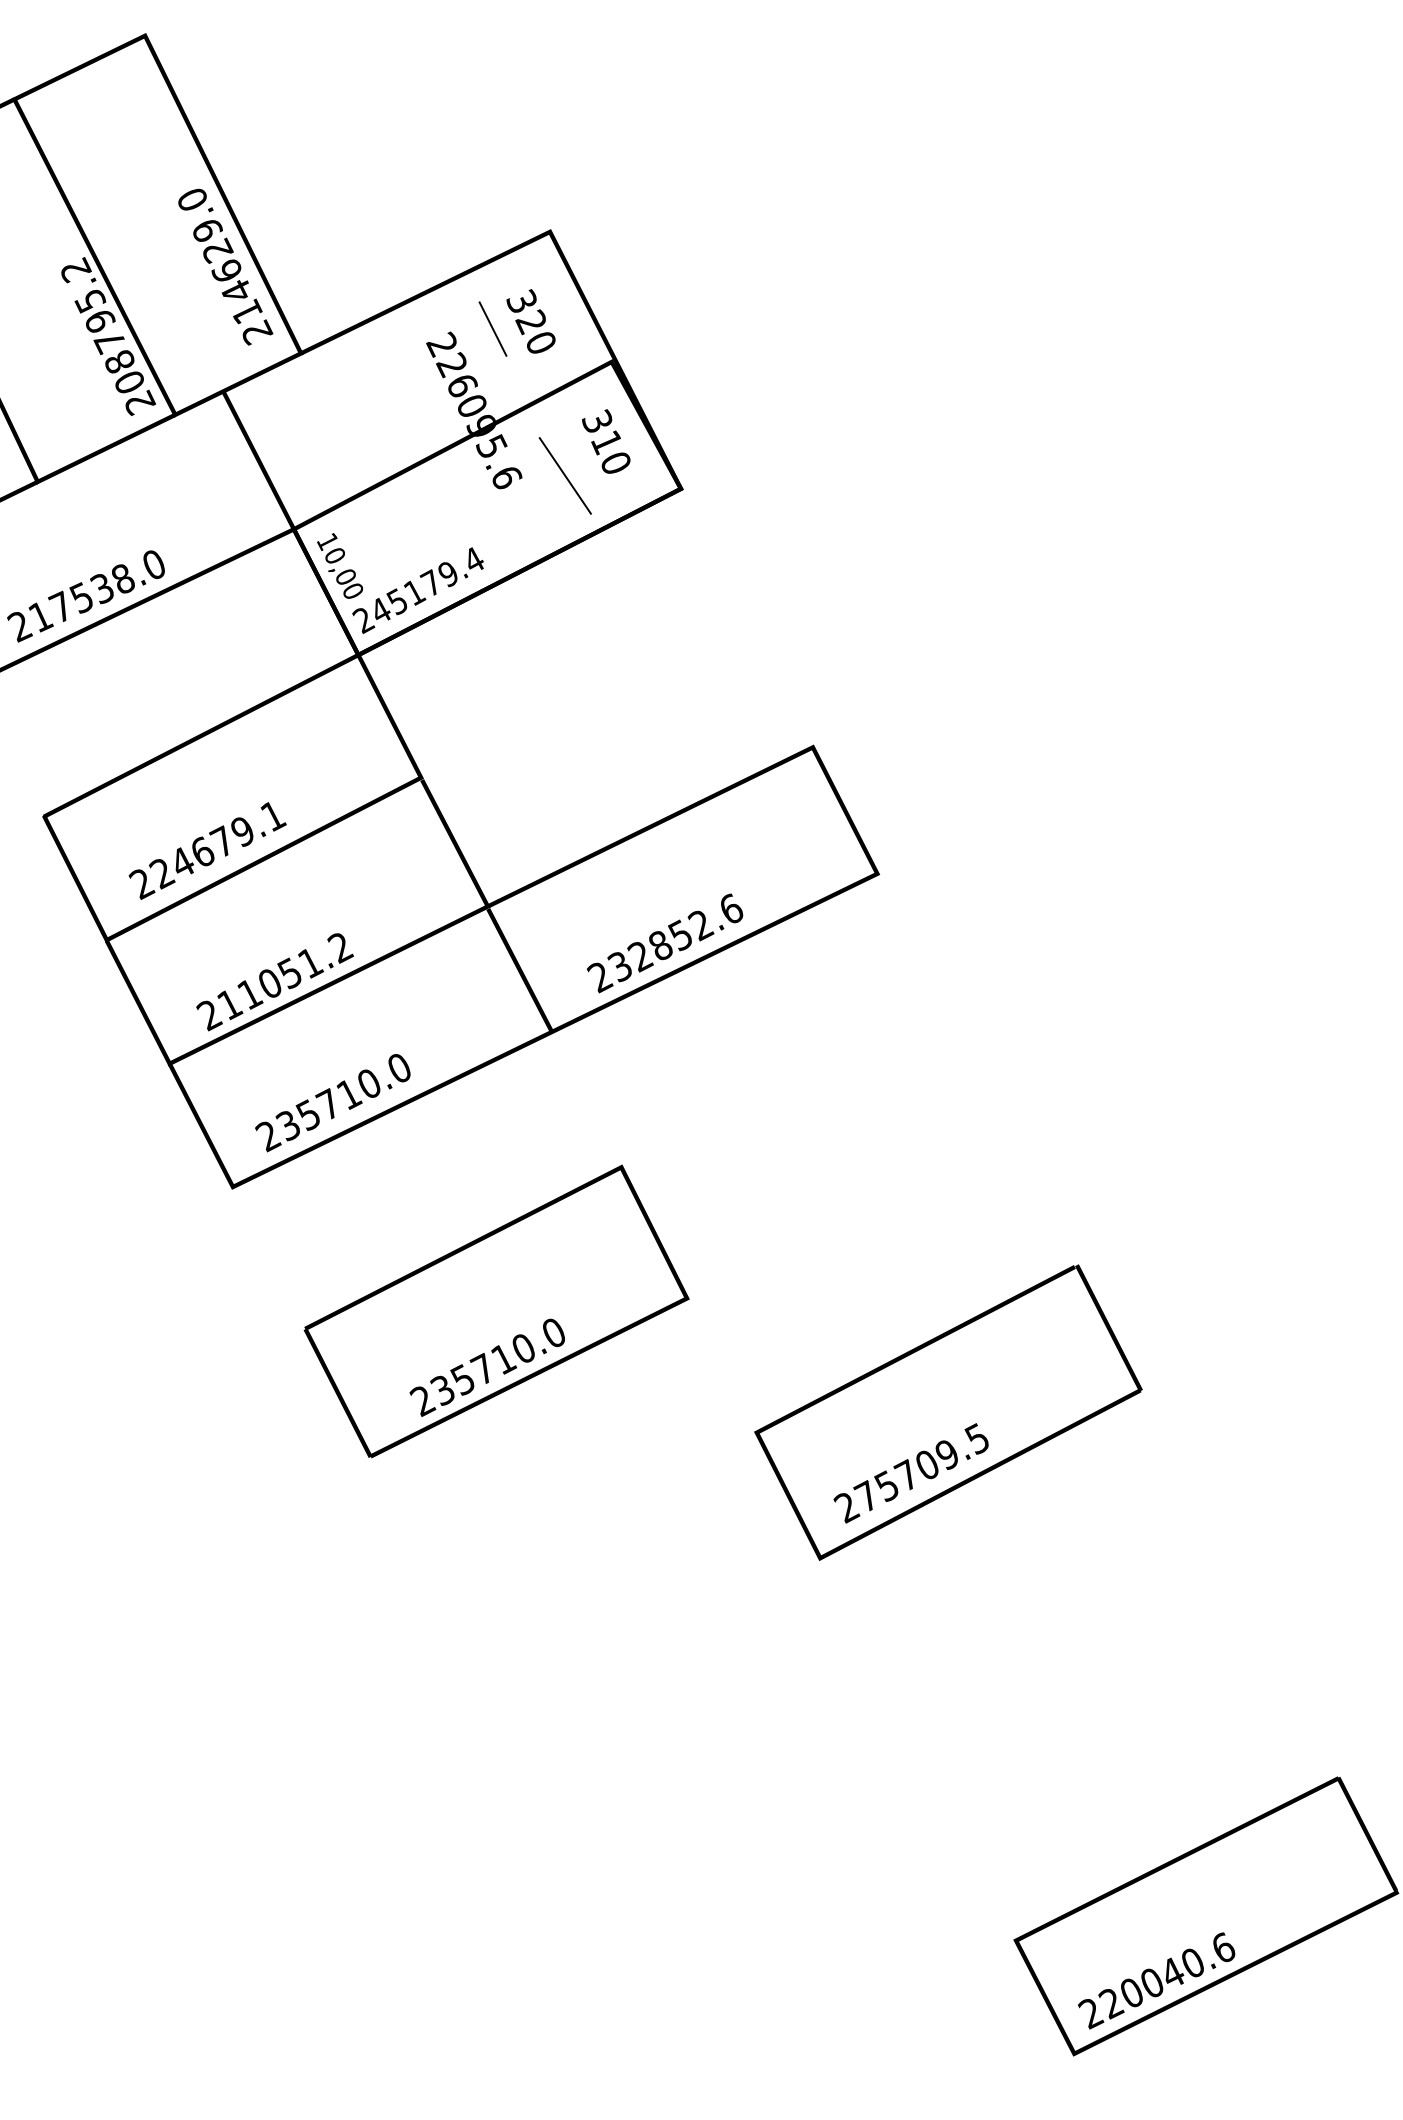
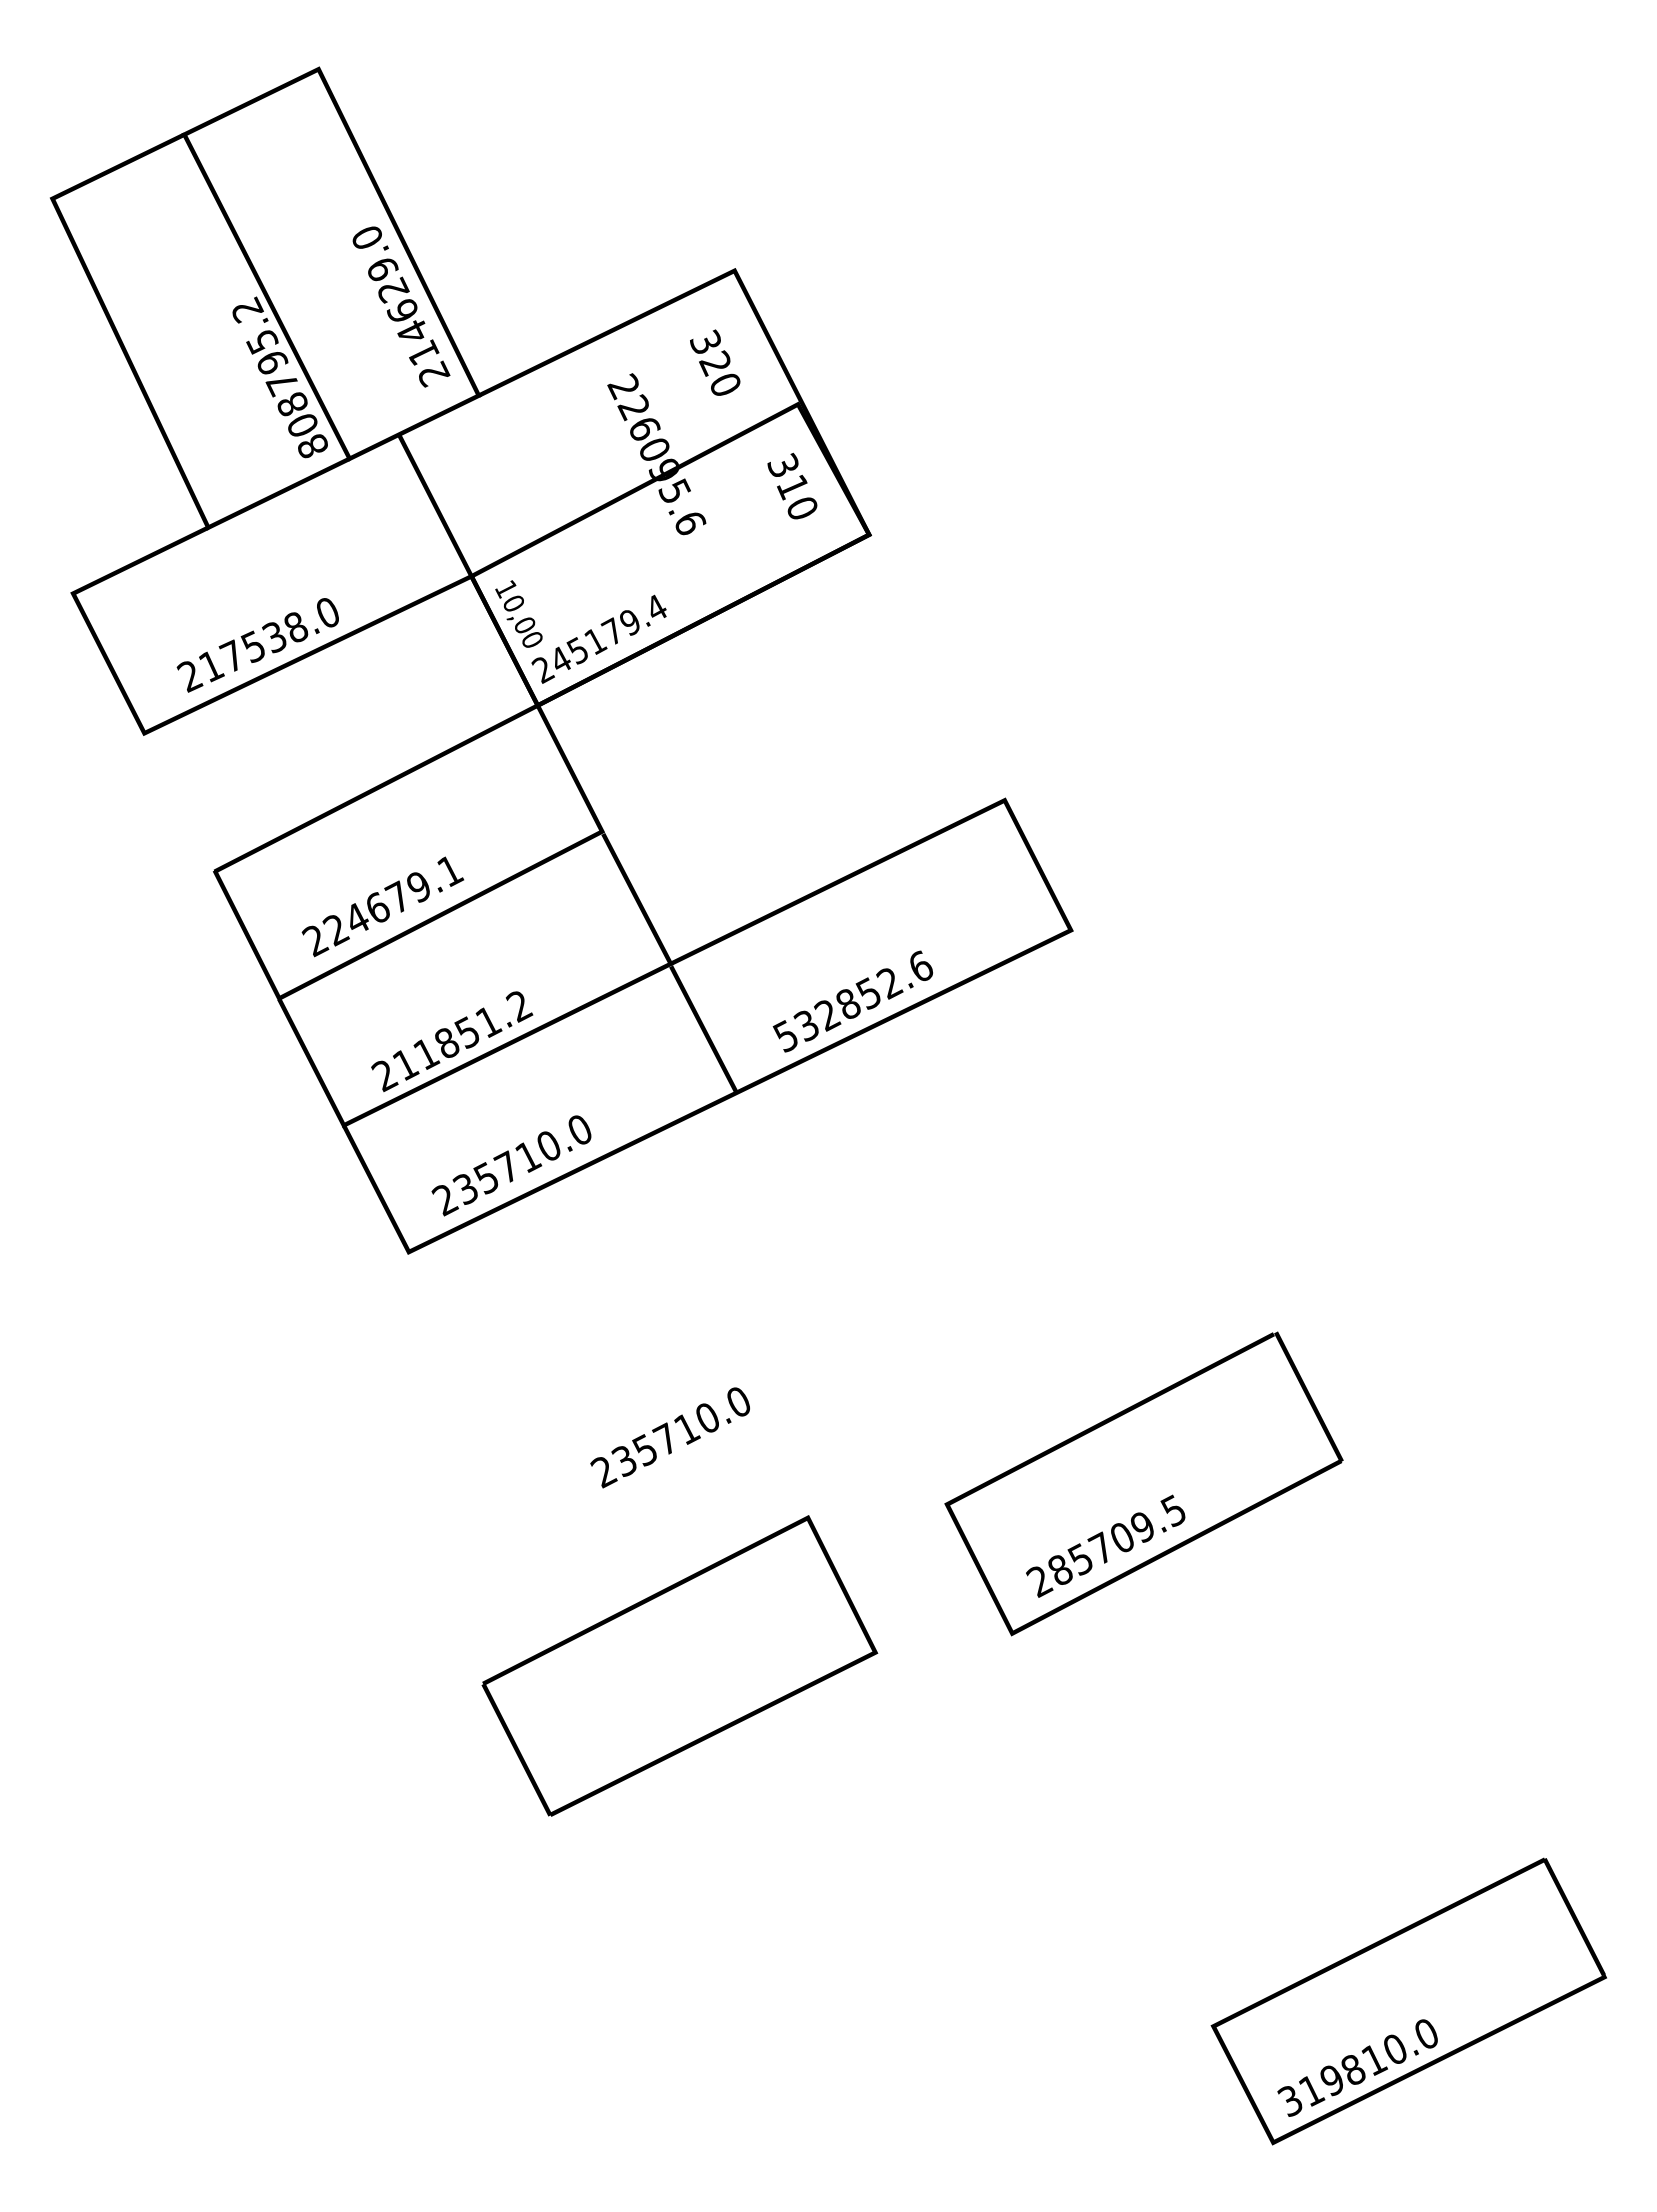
line: (492, 328) -> (675, 370), removed
text: (140, 402) -> (313, 446), 208795.2 -> 808795.2
line: (565, 475) -> (750, 521), removed
text: (599, 977) -> (785, 1036), 232852.6 -> 532852.6
text: (270, 983) -> (447, 1042), 211051.2 -> 211851.2
part: (496, 1311) -> (679, 1665), moved
text: (866, 1495) -> (1059, 1569), 275709.5 -> 285709.5
text: (1156, 1980) -> (1357, 2067), 220040.6 -> 319810.0

